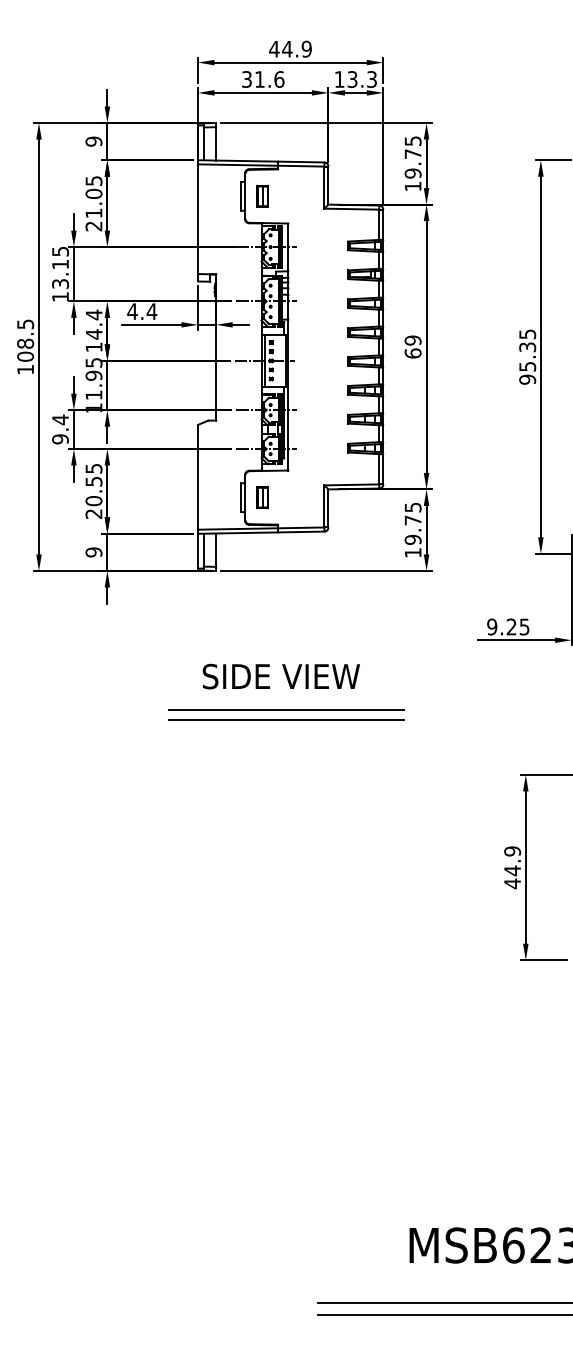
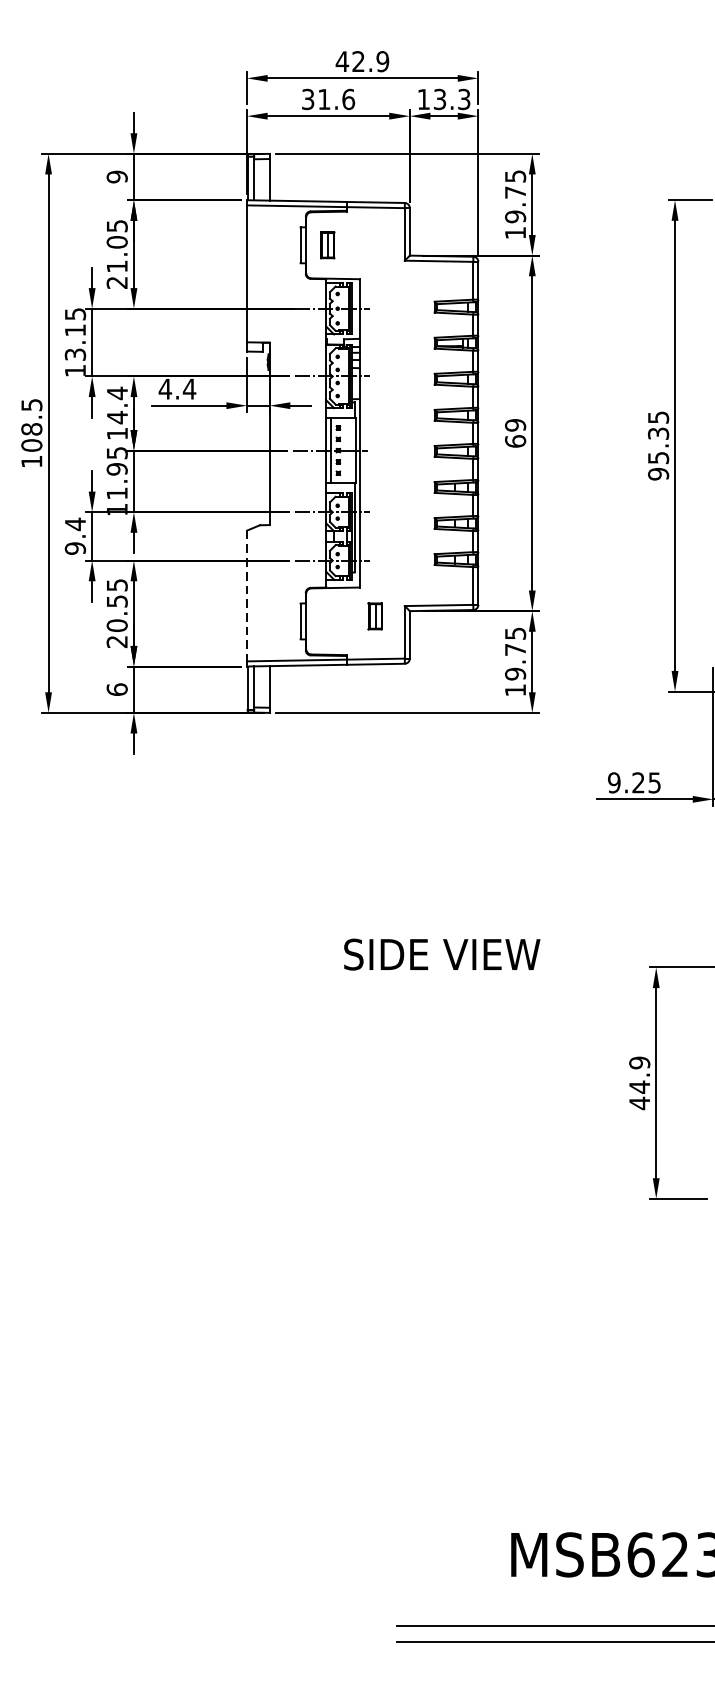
text: (287, 48) -> (358, 60), 44.9 -> 42.9
line: (198, 477) -> (247, 596), solid -> dashed
part: (262, 497) -> (374, 616), moved
text: (93, 552) -> (116, 689), 9 -> 6
text: (280, 676) -> (441, 954), moved
line: (286, 710) -> (357, 887), removed
line: (286, 719) -> (357, 898), removed

